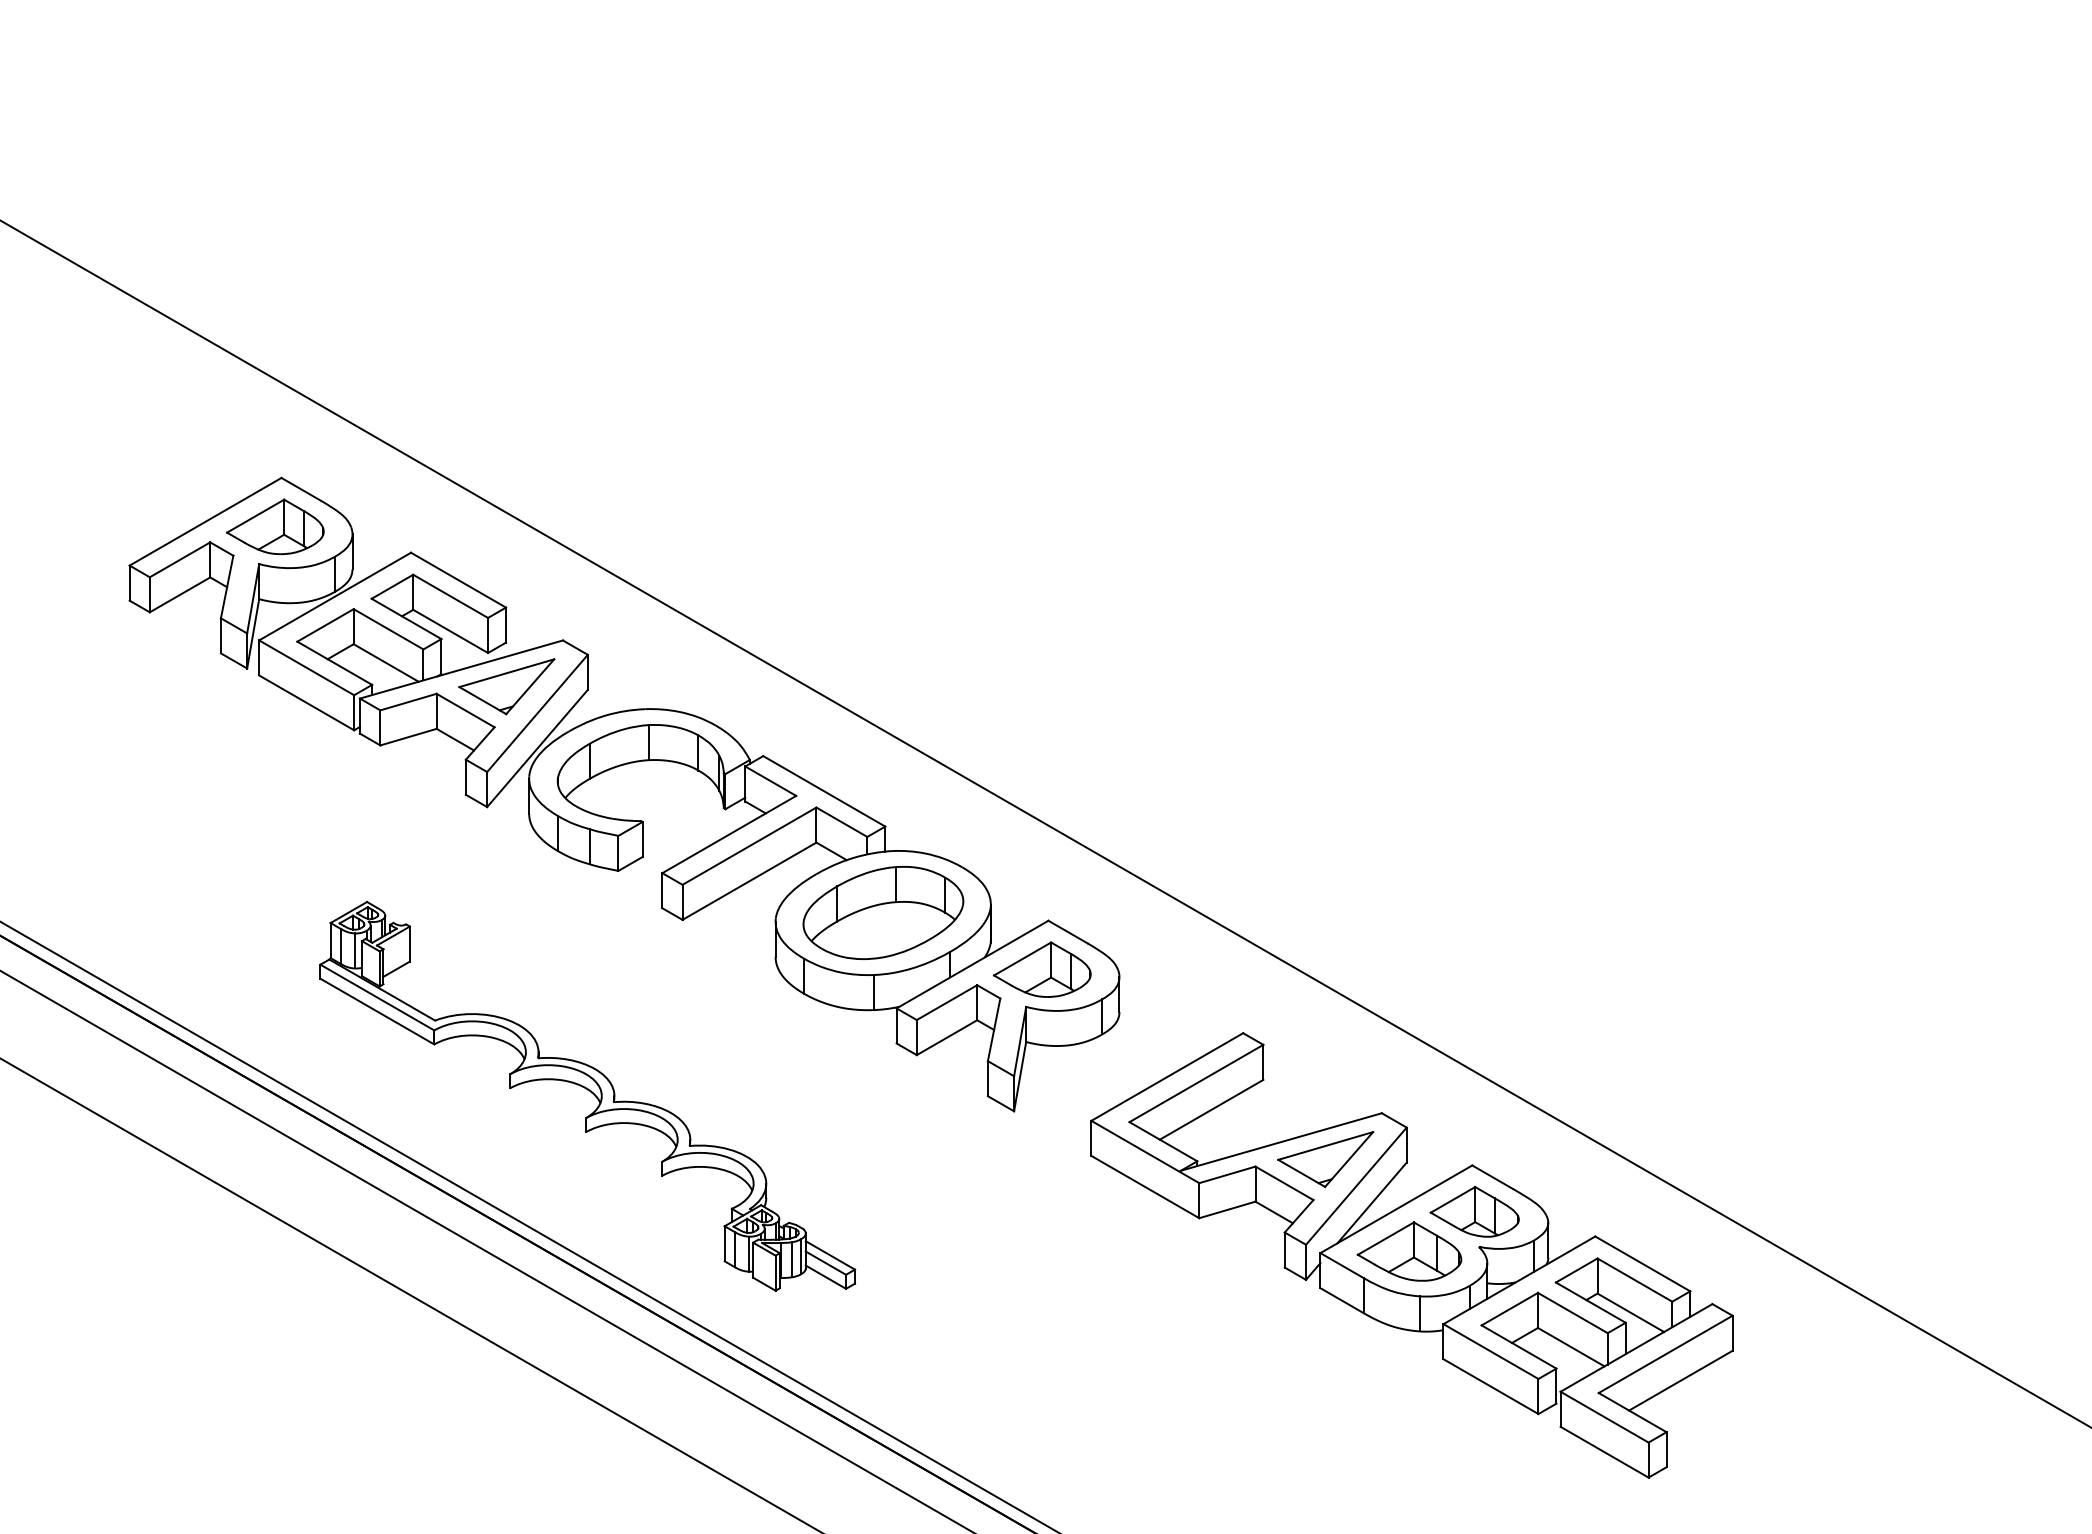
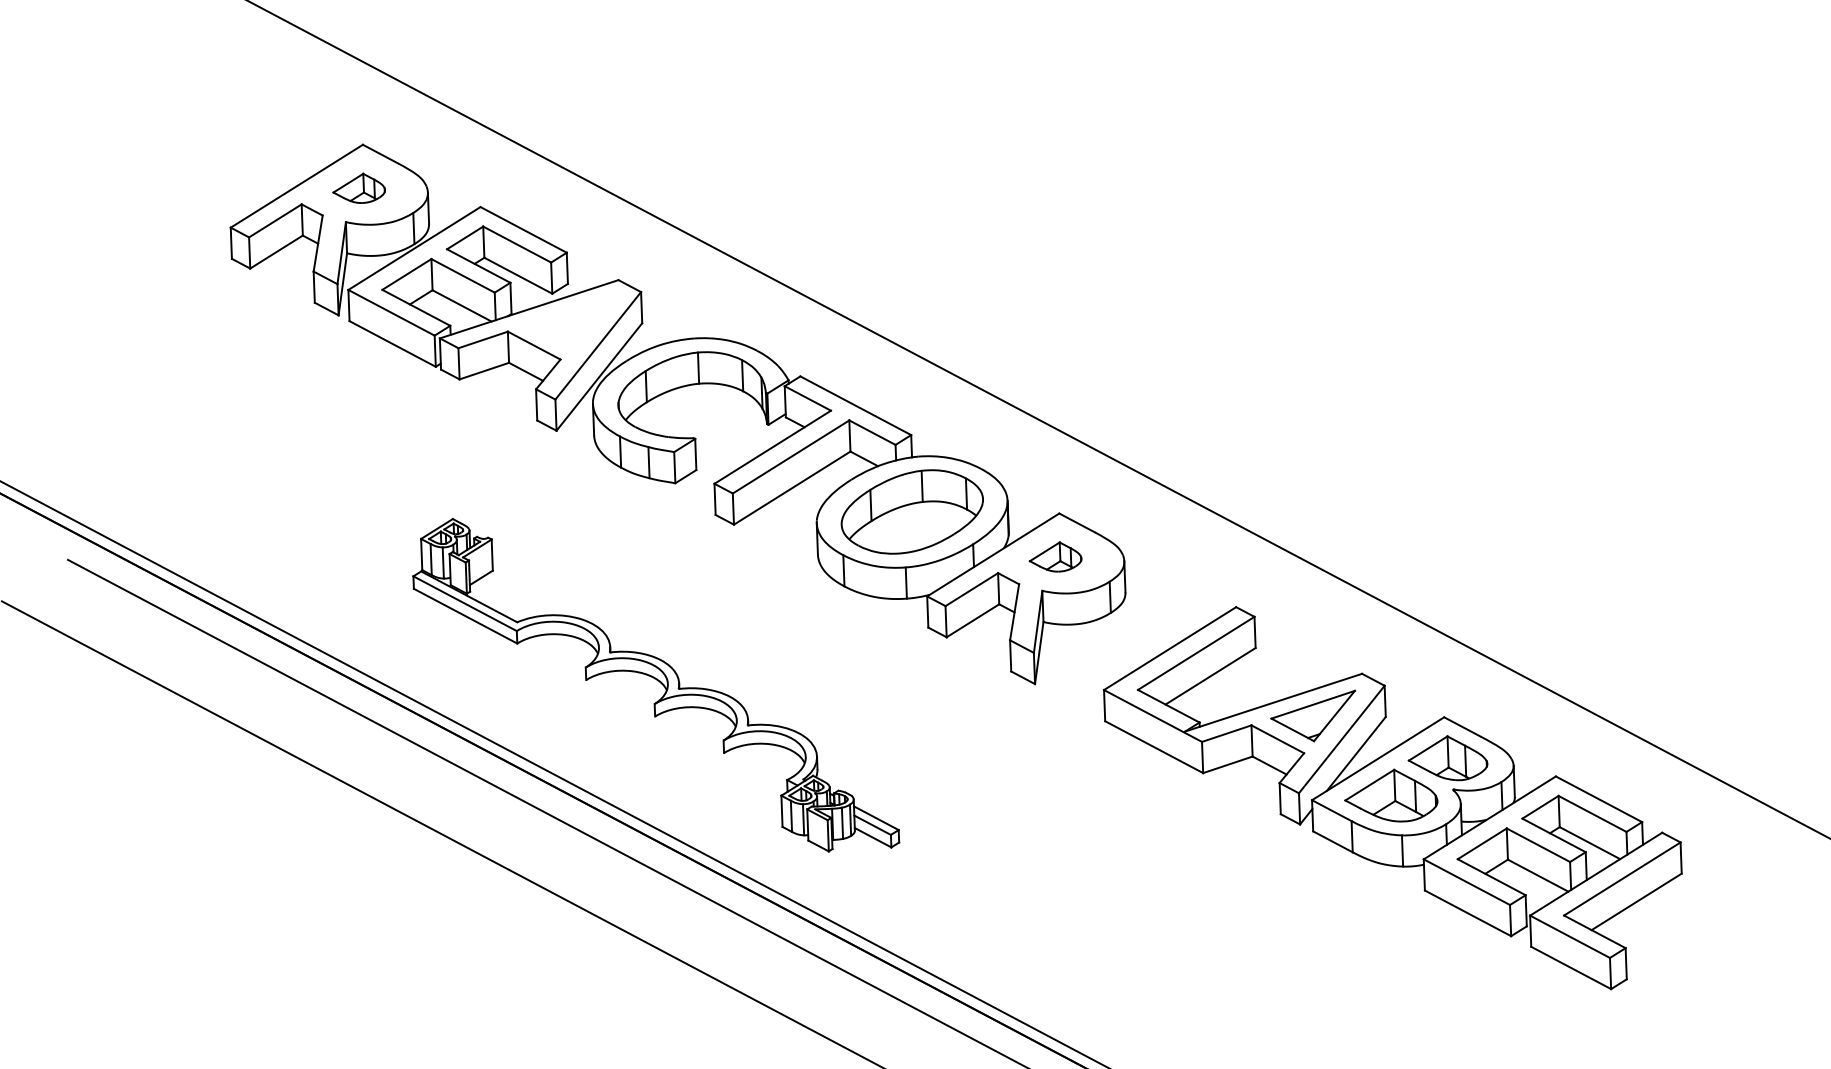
part: (275, 526) -> (359, 188), size x0.6
part: (506, 686) -> (569, 322), removed
part: (1042, 969) -> (1055, 557), size x0.6

